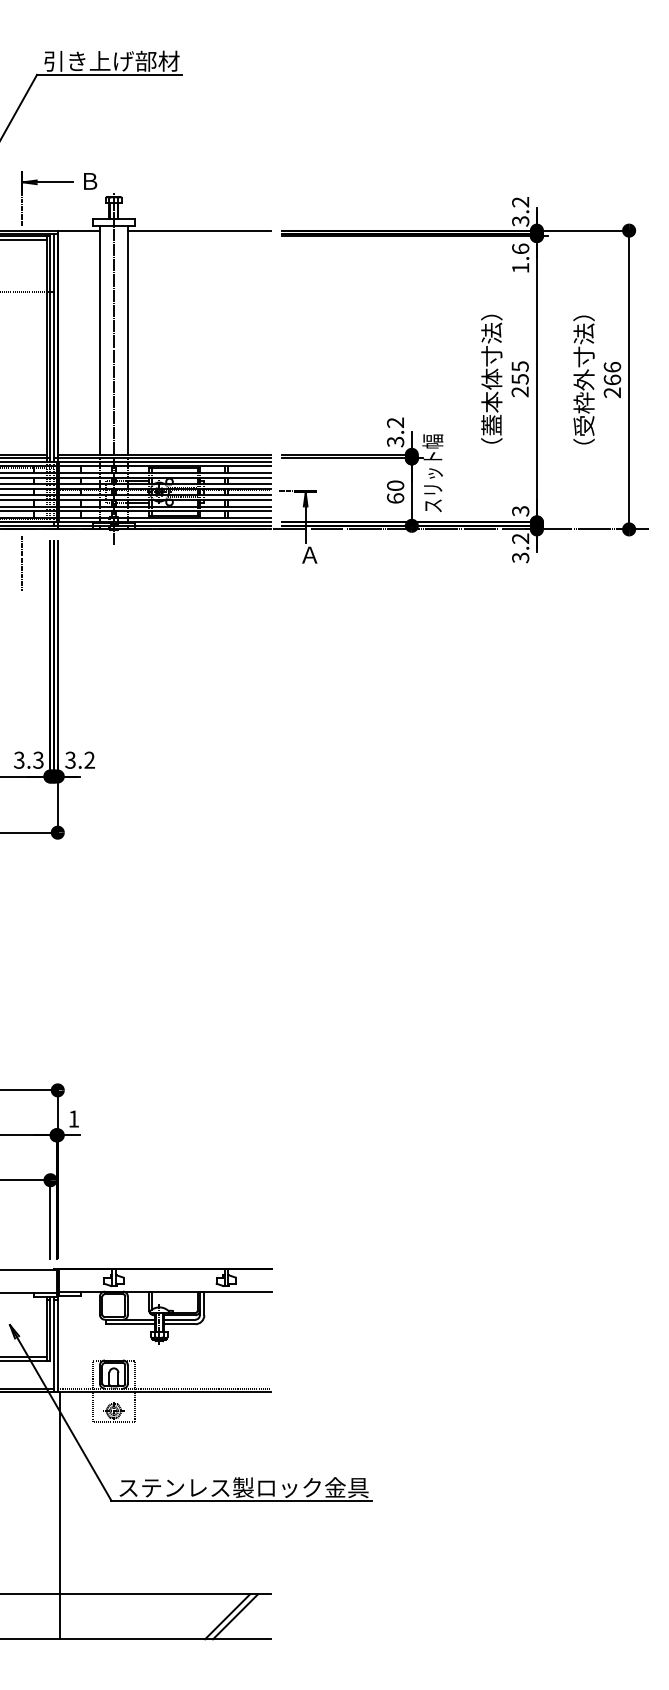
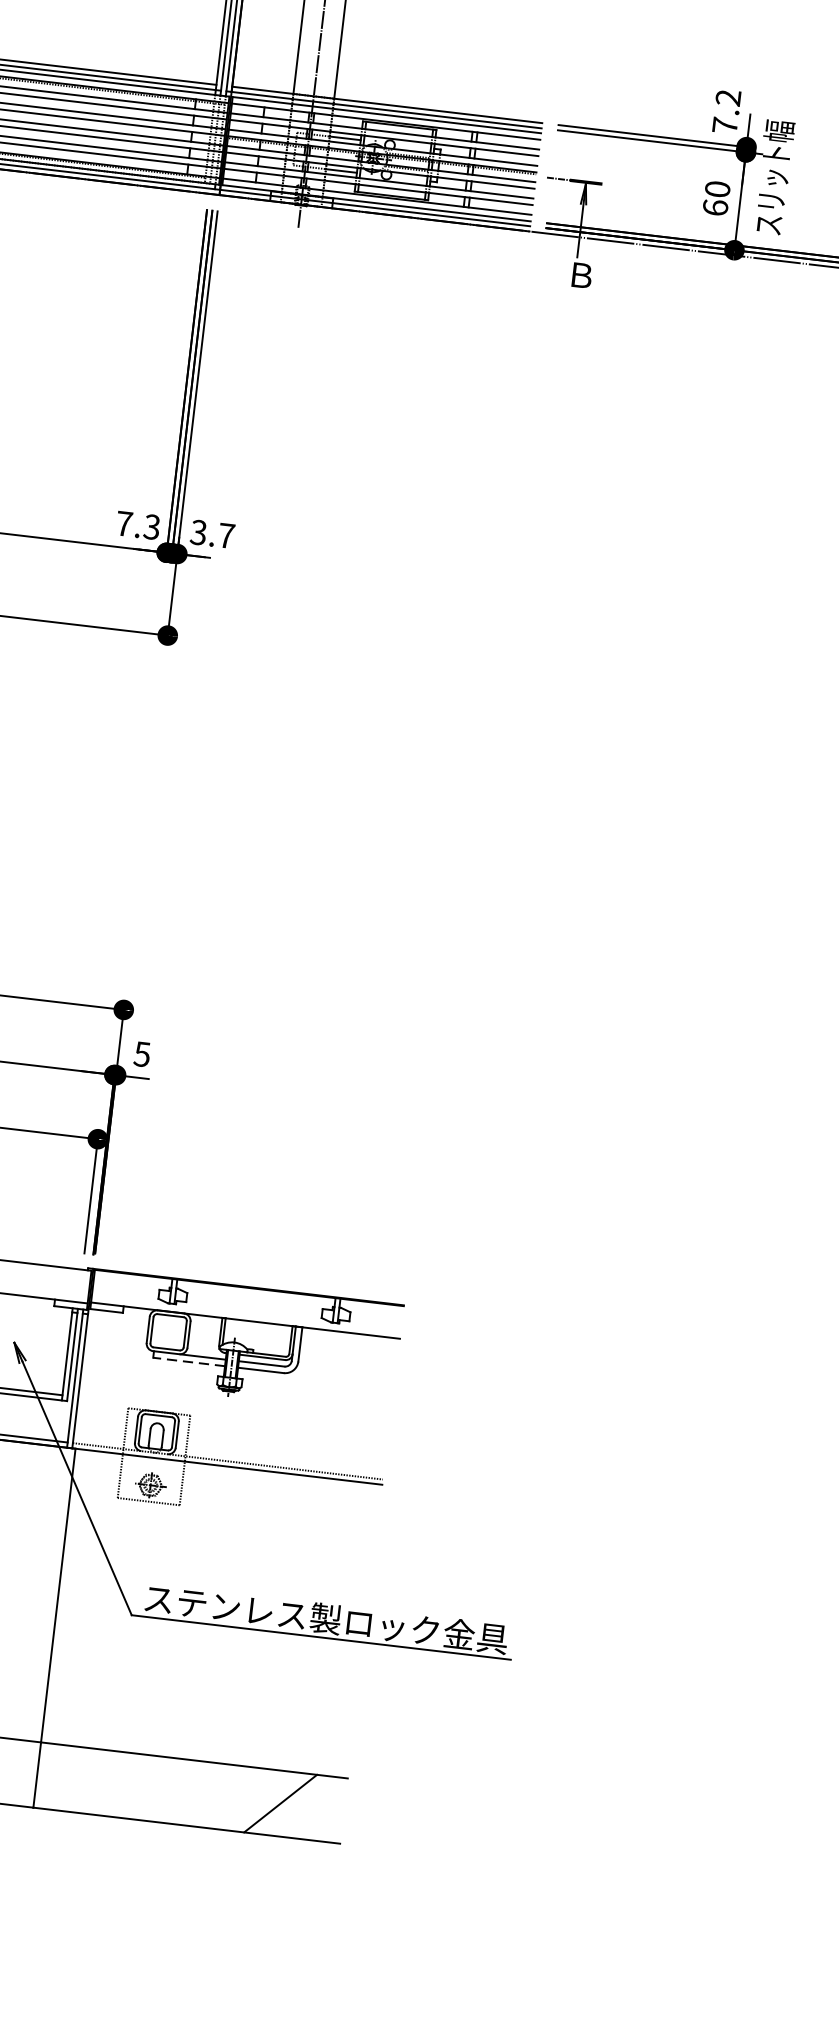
text: (395, 441) -> (725, 124), 3.2 -> 7.2
text: (309, 554) -> (580, 274), Ａ -> Ｂ
line: (21, 562) -> (161, 236), removed
text: (19, 759) -> (124, 522), 3.3 -> 7.3
text: (89, 759) -> (226, 534), 3.2 -> 3.7
text: (73, 1118) -> (141, 1053), 1 -> 5
line: (130, 1324) -> (189, 1362), solid -> dashed
line: (235, 1616) -> (292, 1804), removed

